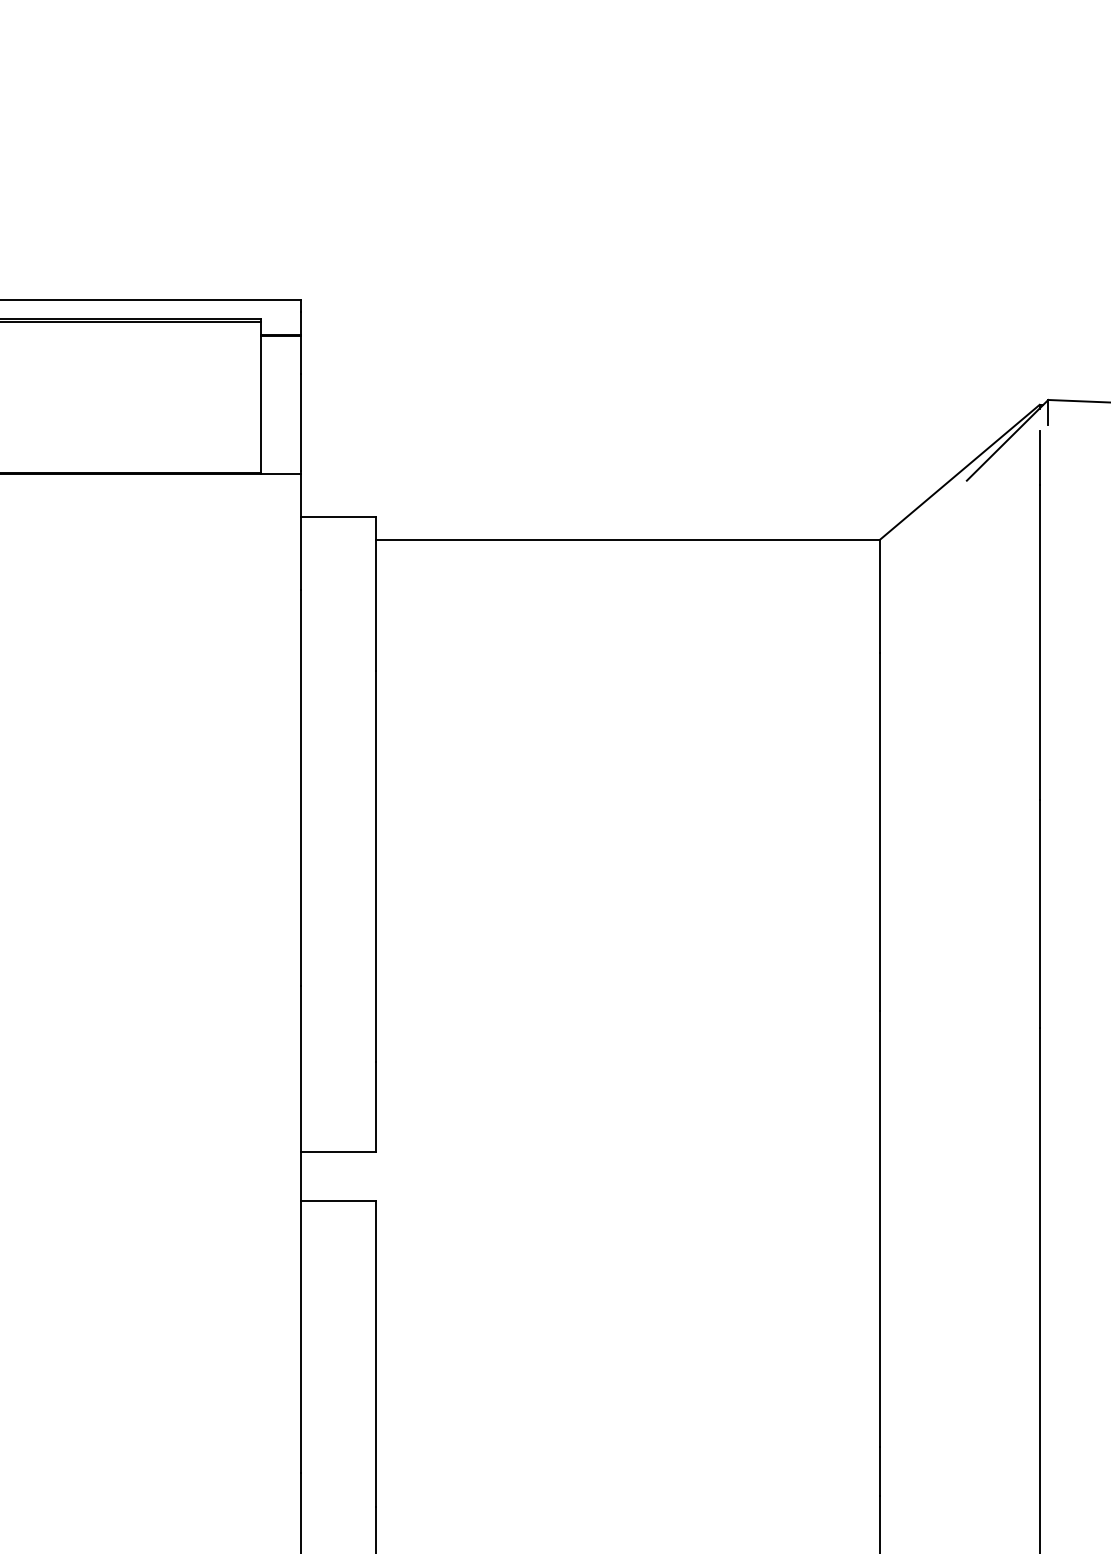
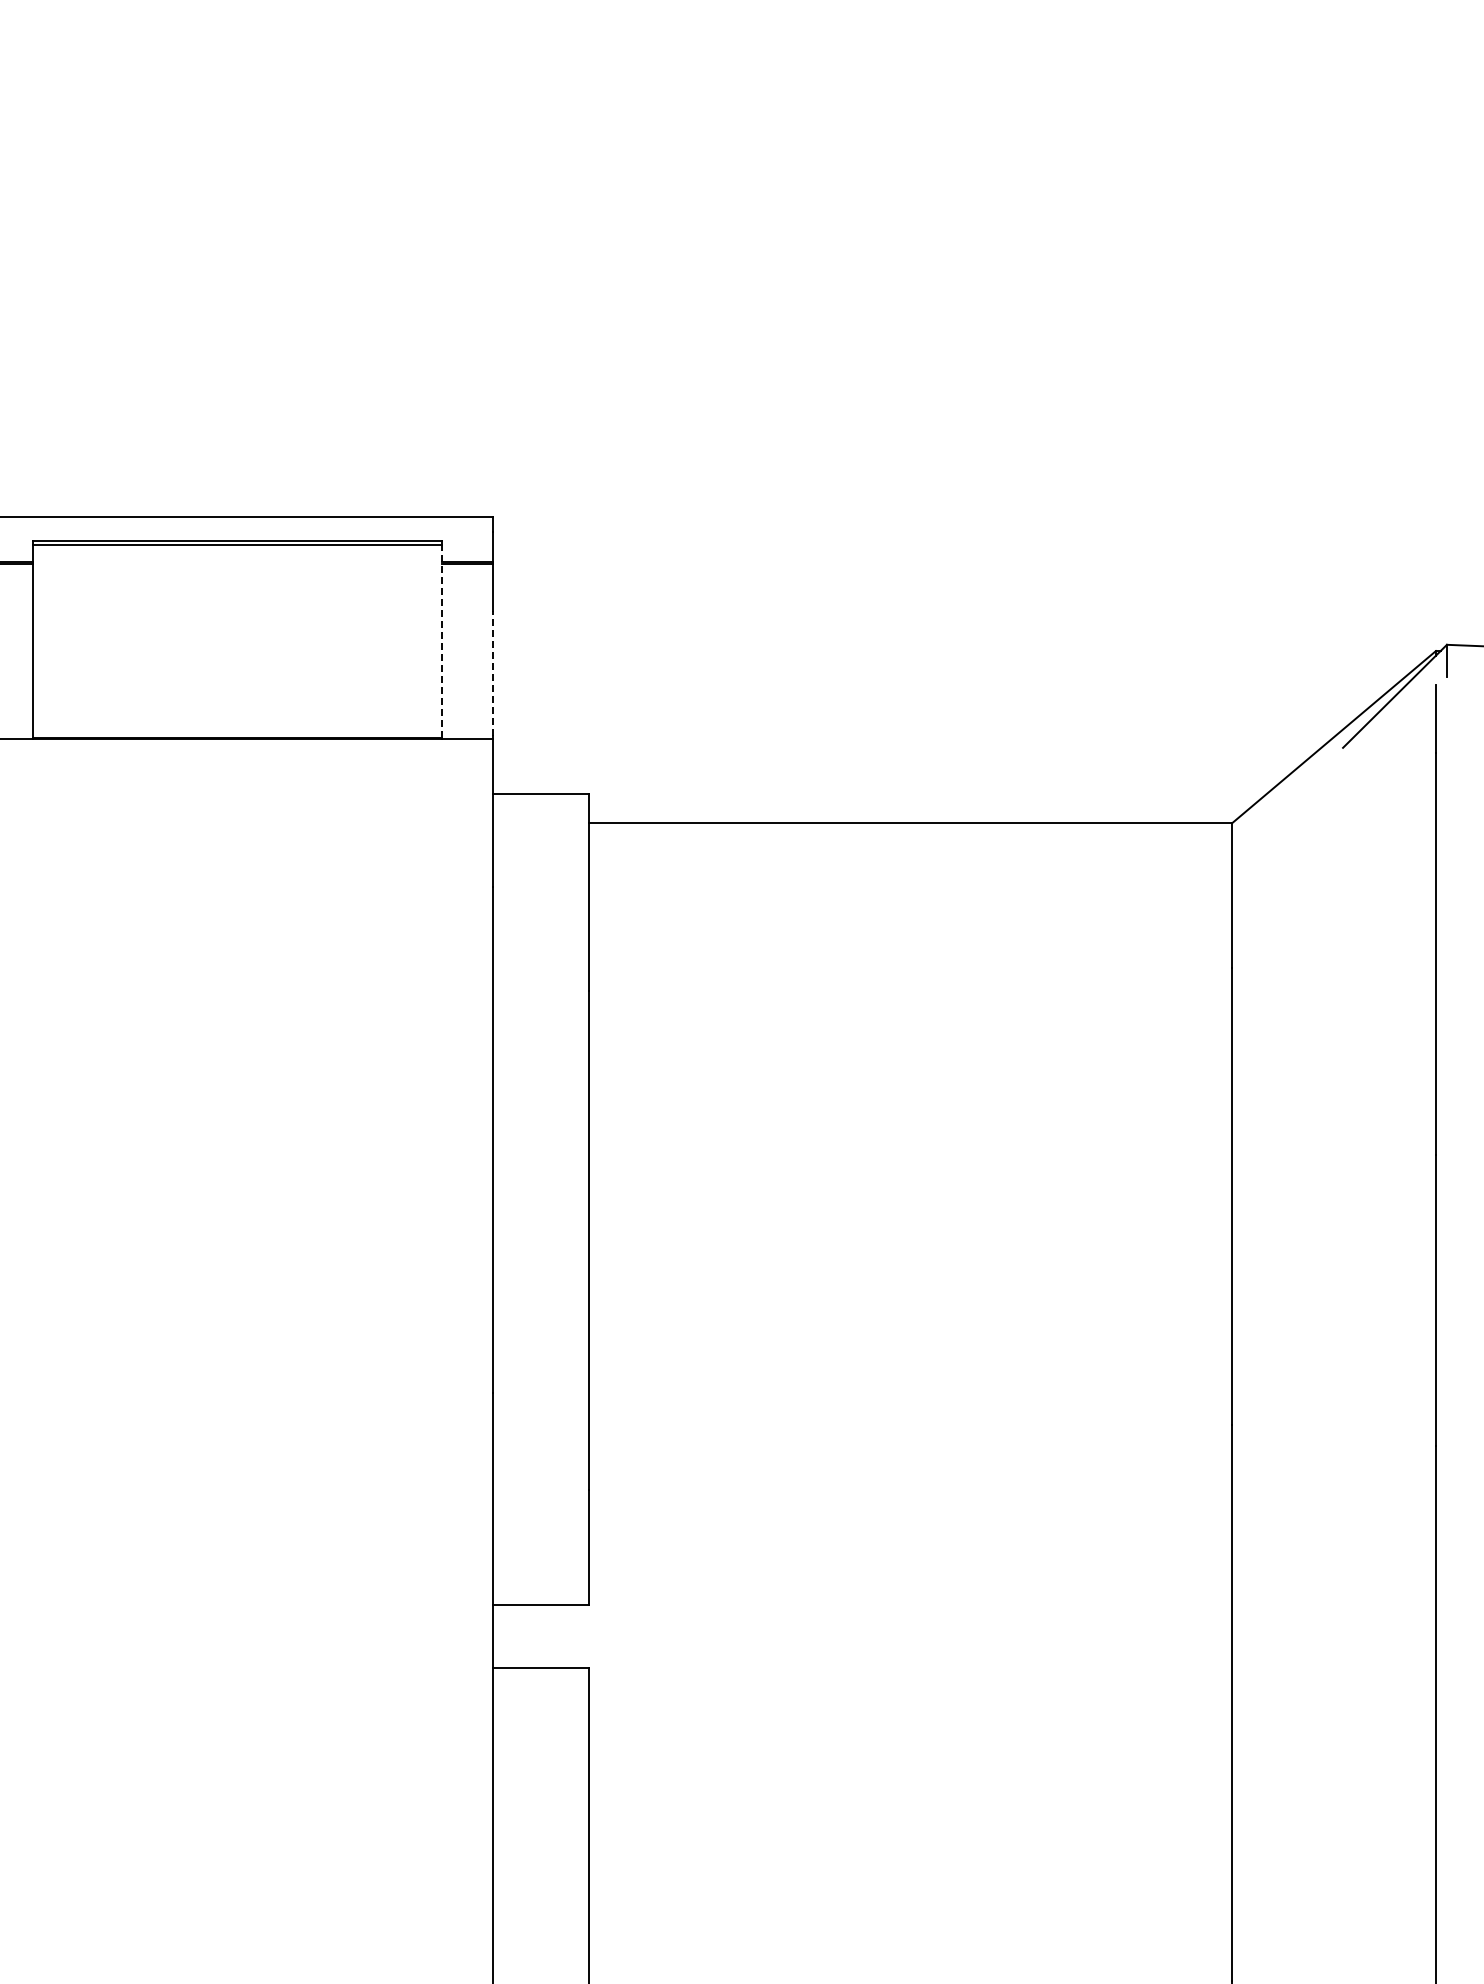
line: (260, 396) -> (441, 640), solid -> dashed
line: (300, 421) -> (492, 672), solid -> dashed

